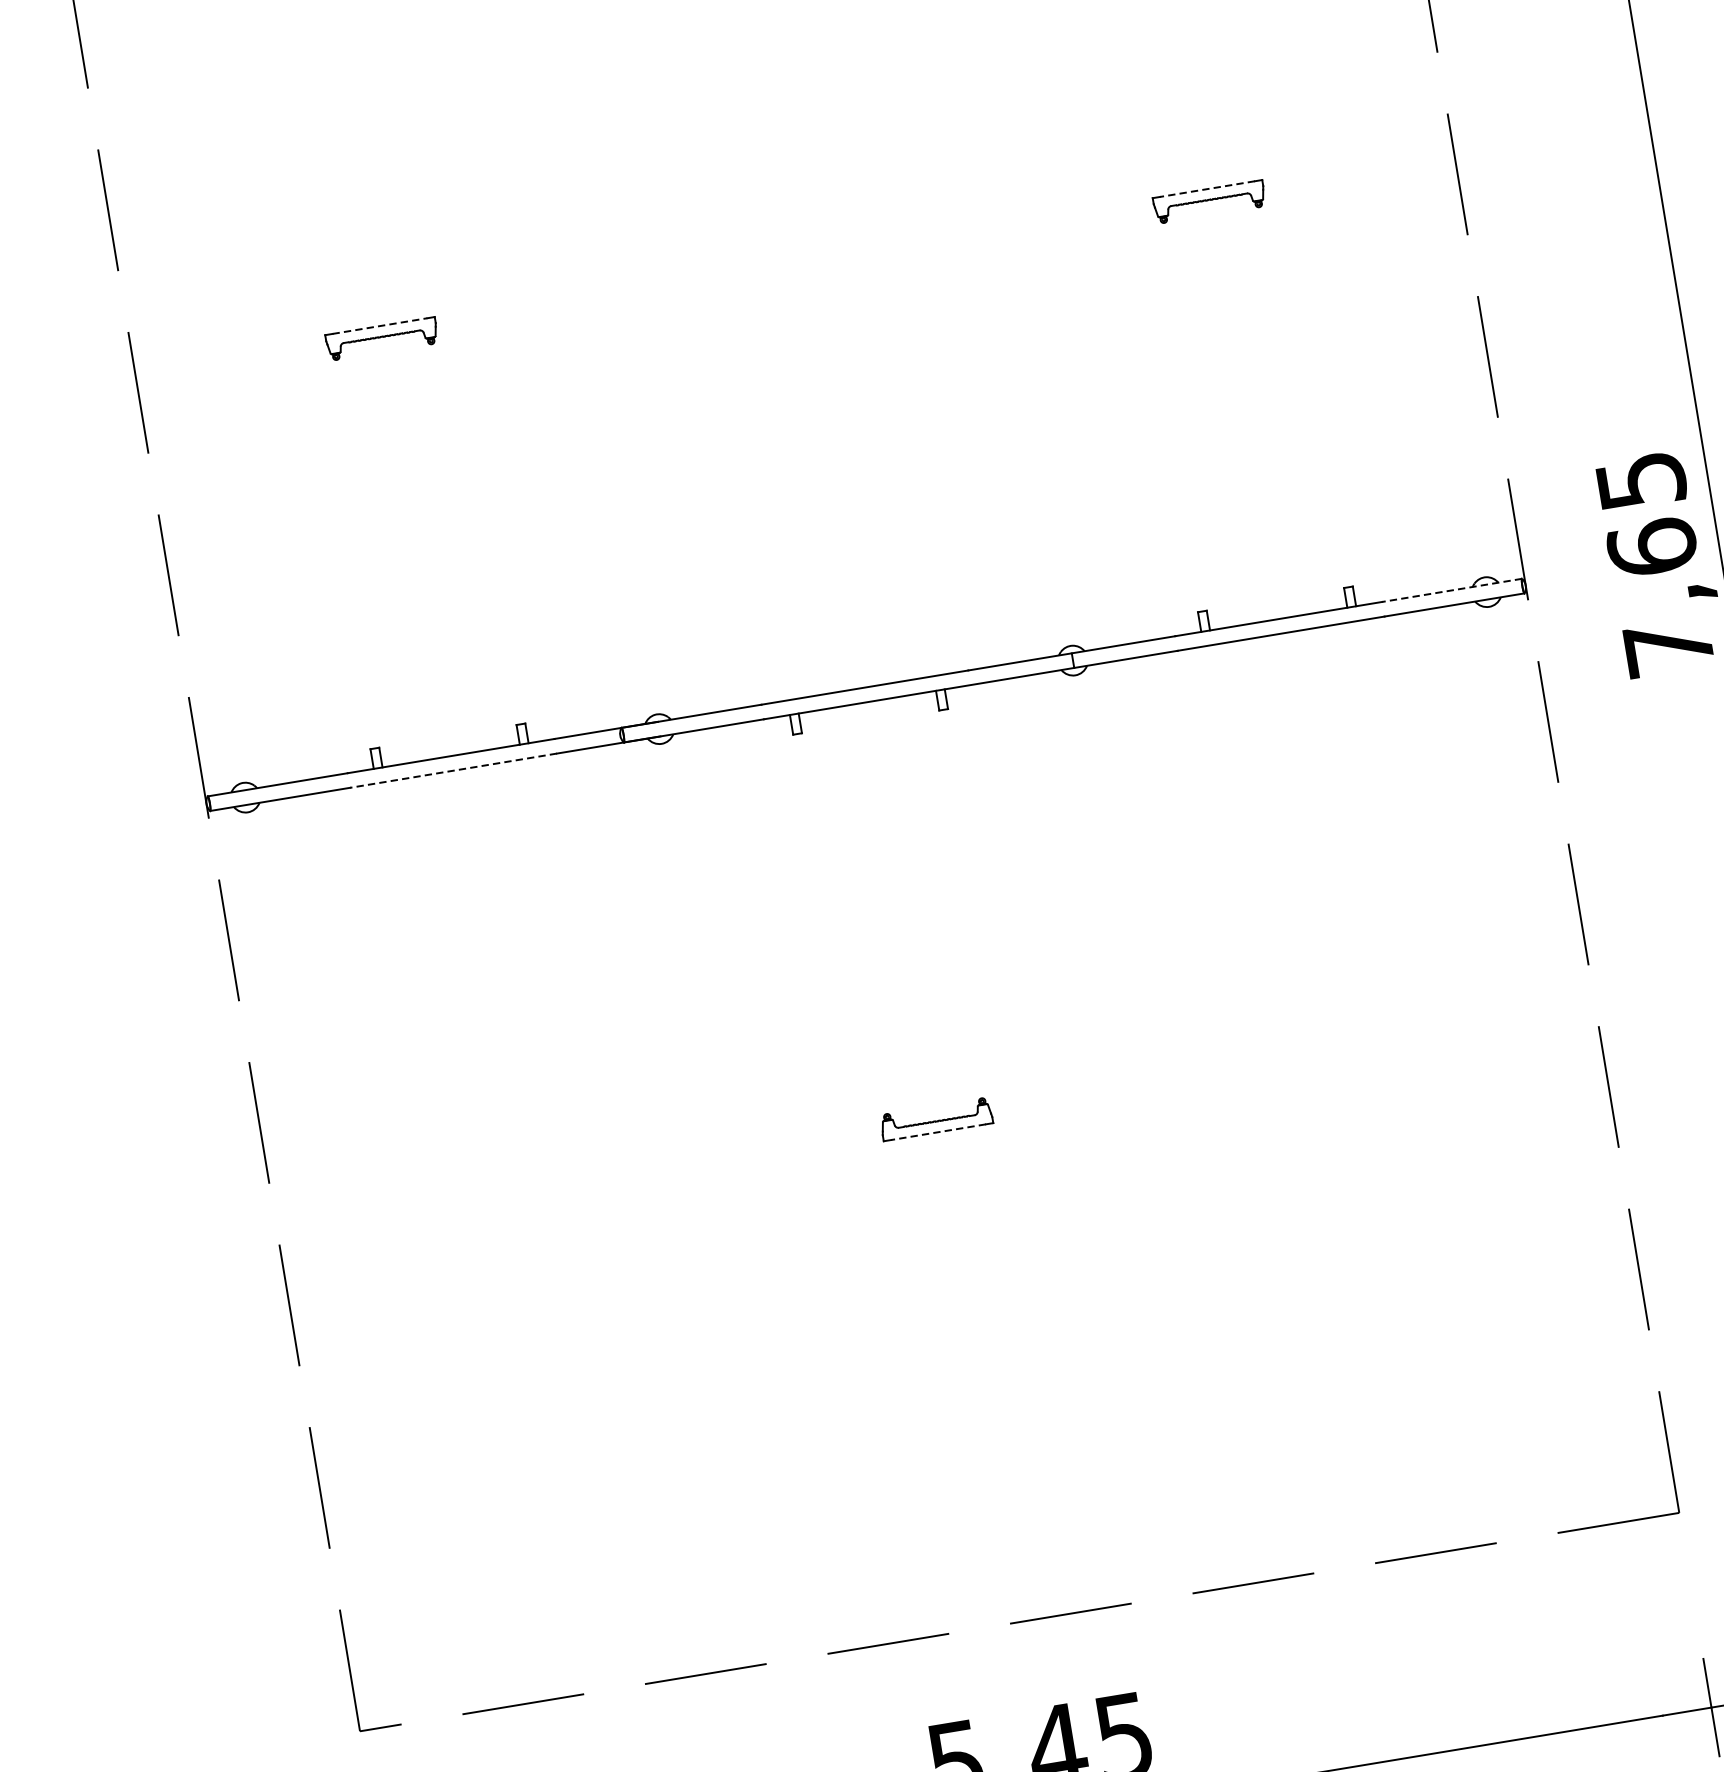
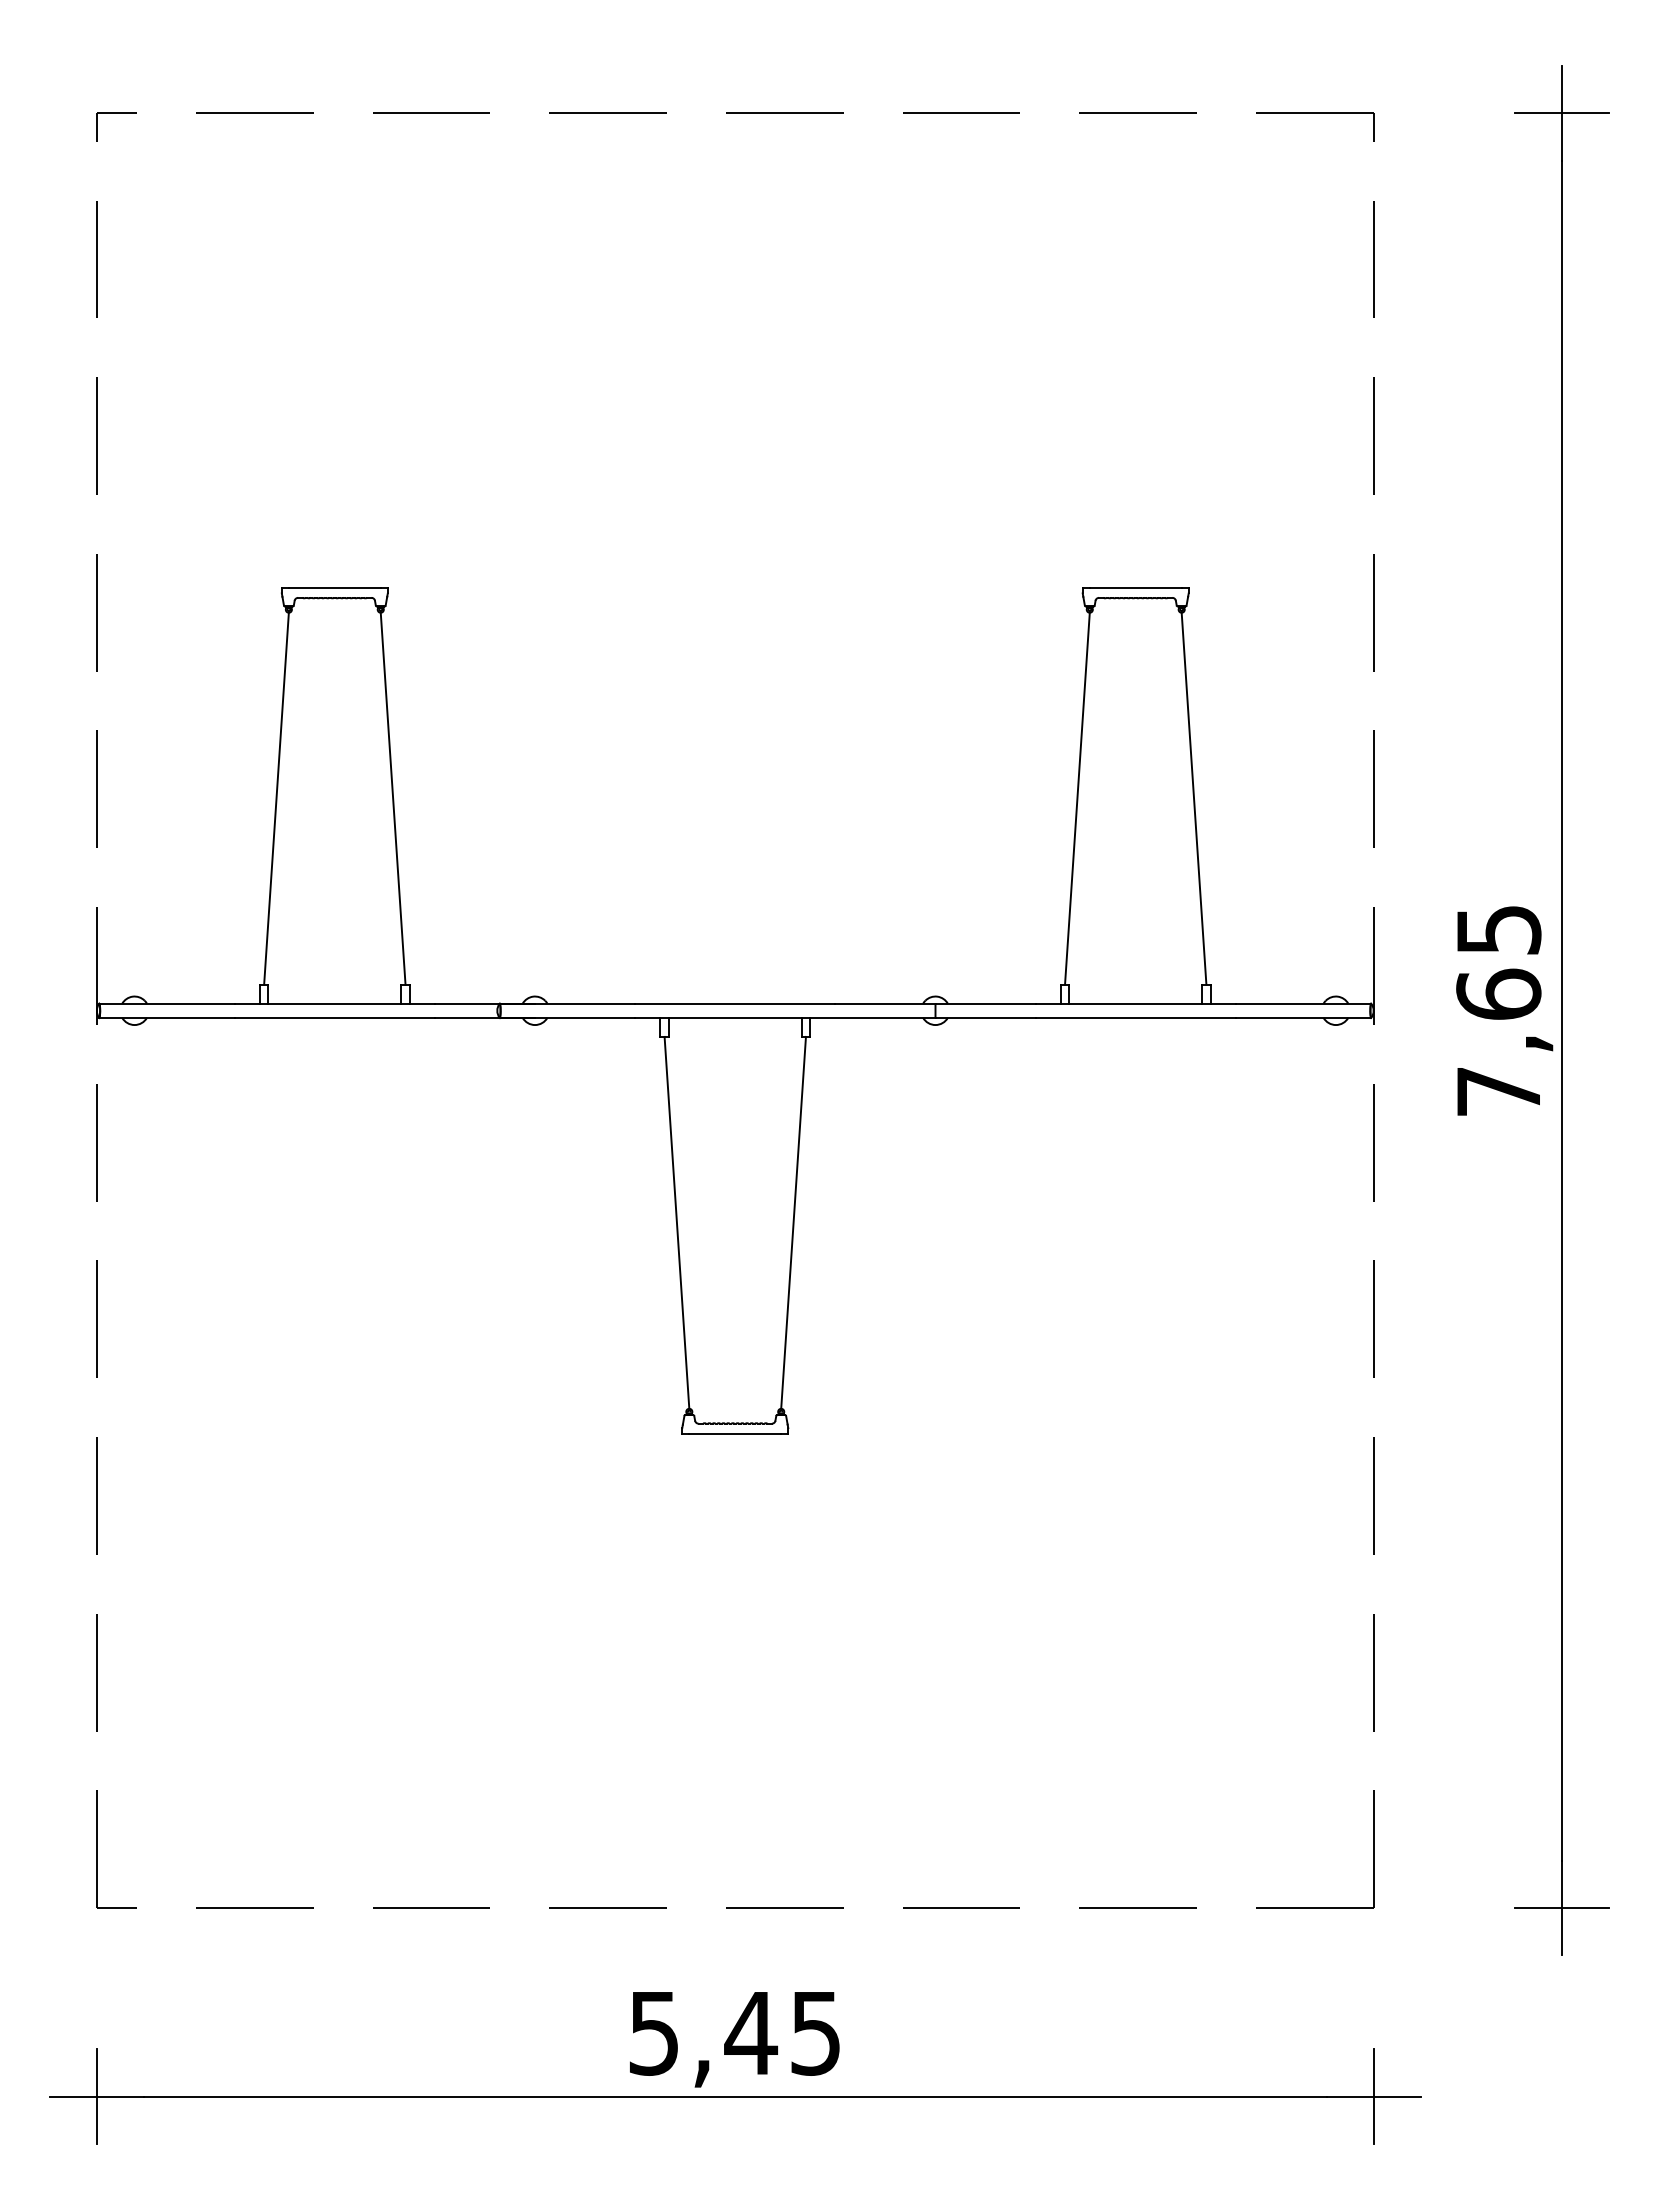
line: (1207, 189) -> (1135, 587), dashed -> solid
line: (379, 326) -> (334, 587), dashed -> solid
line: (1303, 397) -> (1193, 798), added
line: (1183, 417) -> (1077, 798), added
line: (475, 534) -> (392, 798), added
line: (355, 554) -> (276, 798), added
line: (1452, 590) -> (1303, 1003), dashed -> solid
line: (453, 770) -> (334, 1017), dashed -> solid
line: (962, 903) -> (793, 1222), added
line: (841, 923) -> (676, 1222), added
line: (938, 1132) -> (735, 1434), dashed -> solid

